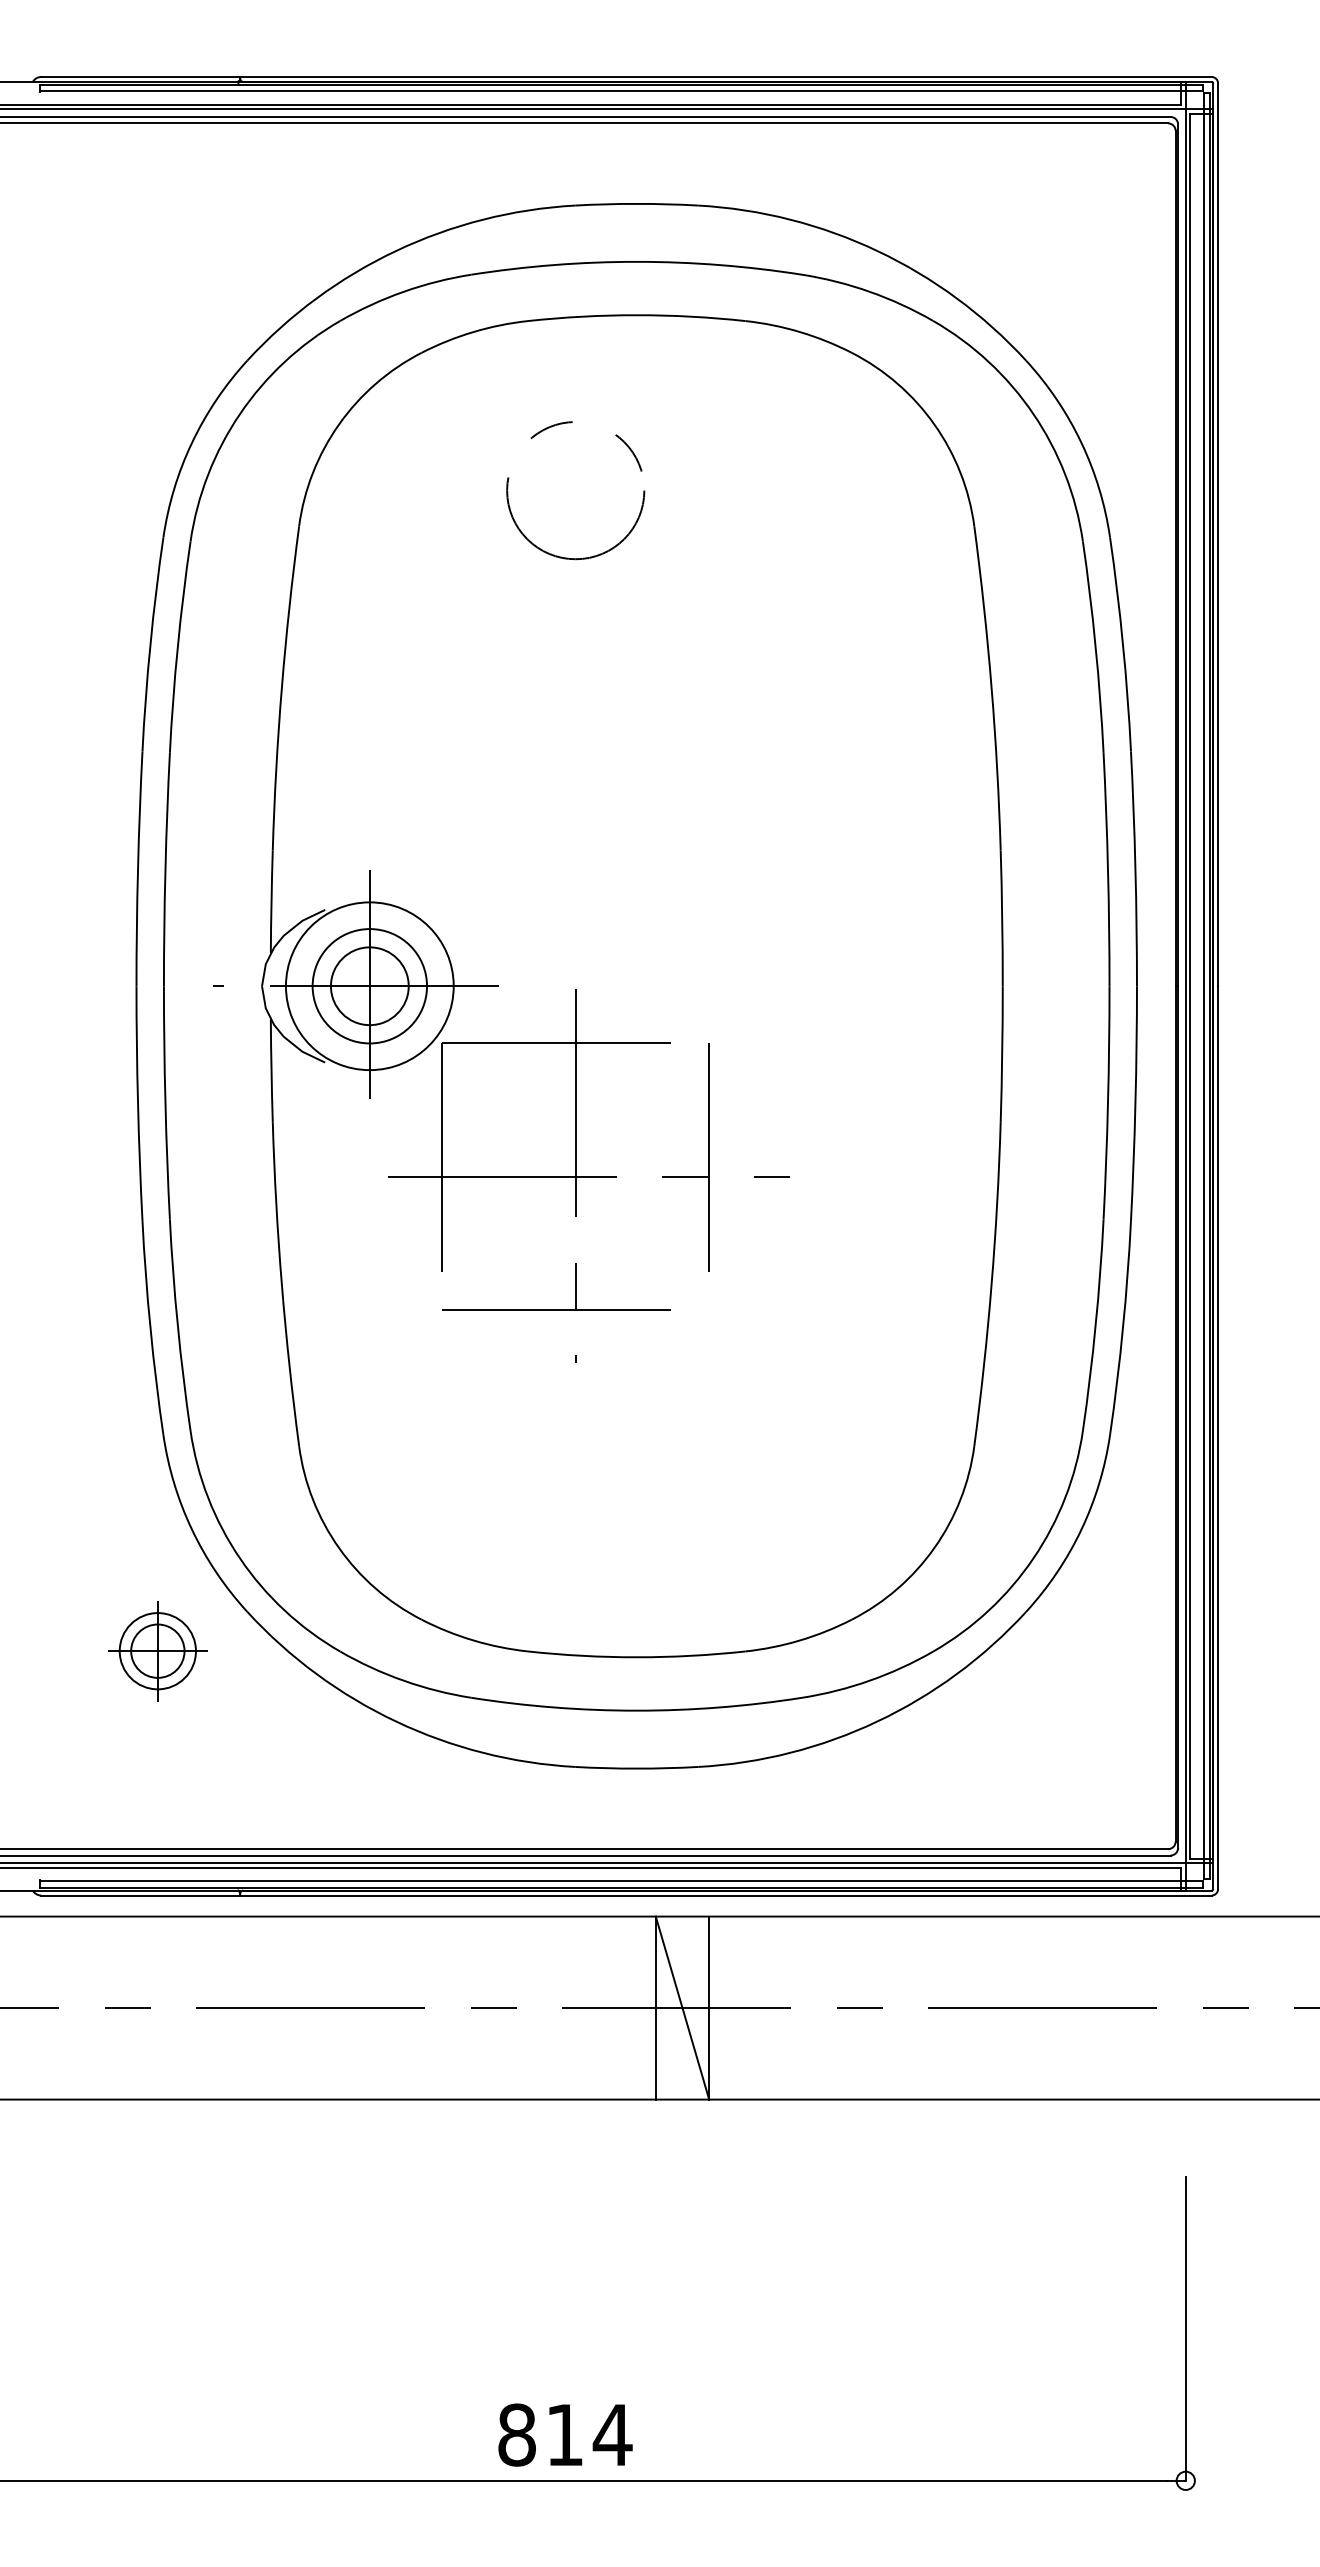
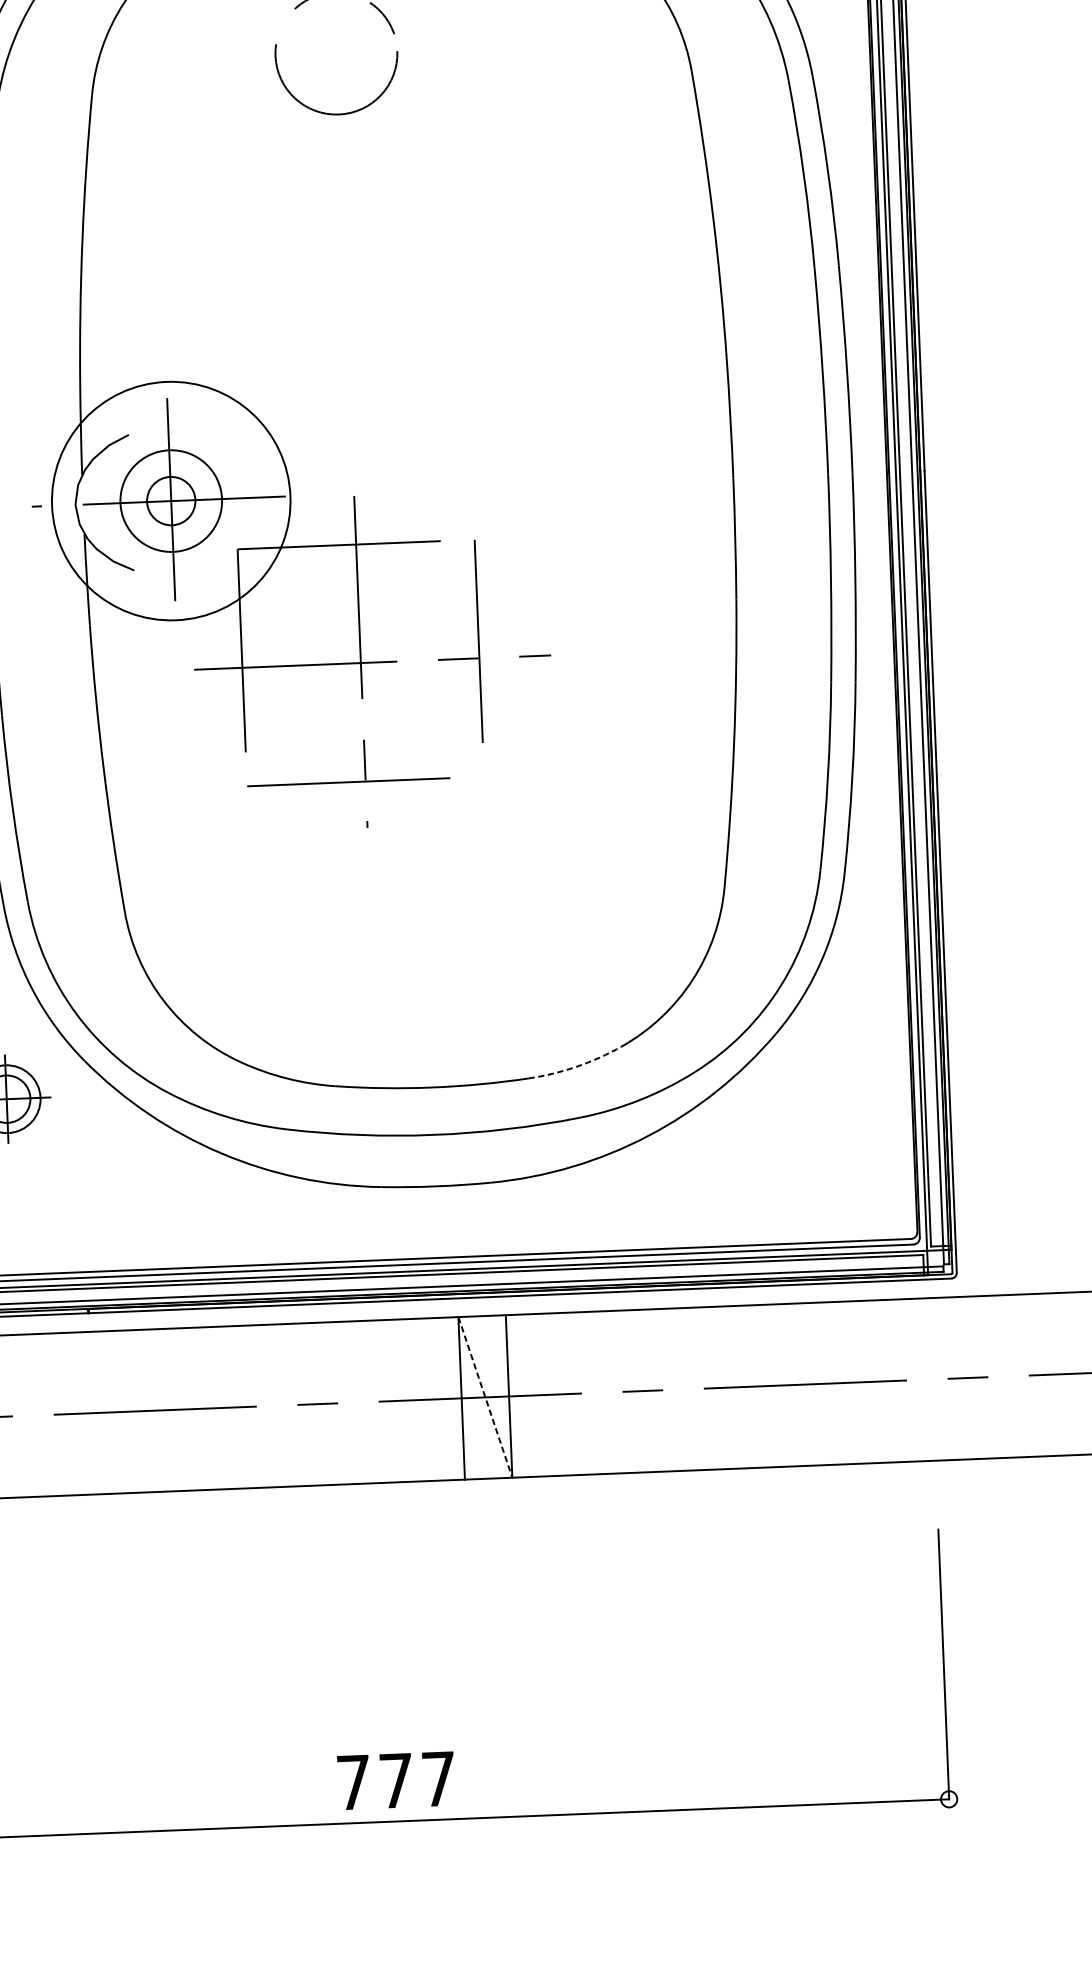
circle: (369, 986) -> (170, 501), size x0.7
circle: (369, 986) -> (170, 501), size x1.6
arc: (800, 1640) -> (577, 1066), solid -> dashed
line: (682, 2008) -> (485, 1397), solid -> dashed
text: (565, 2434) -> (396, 1780), 814 -> 777

